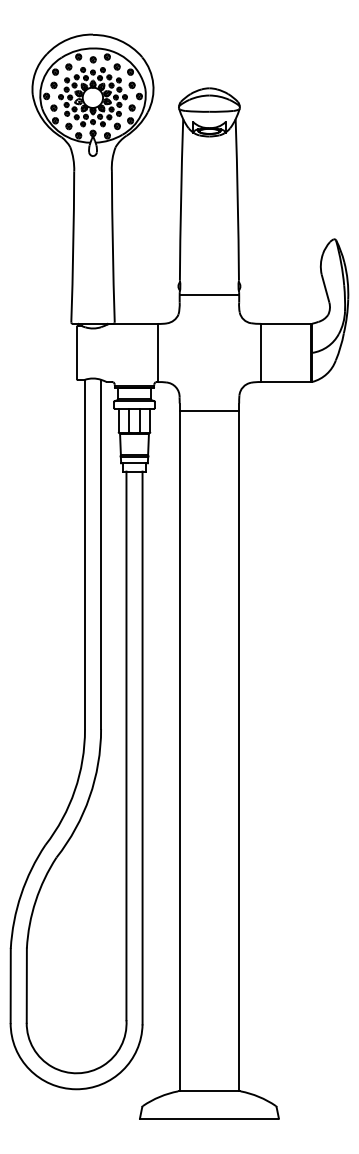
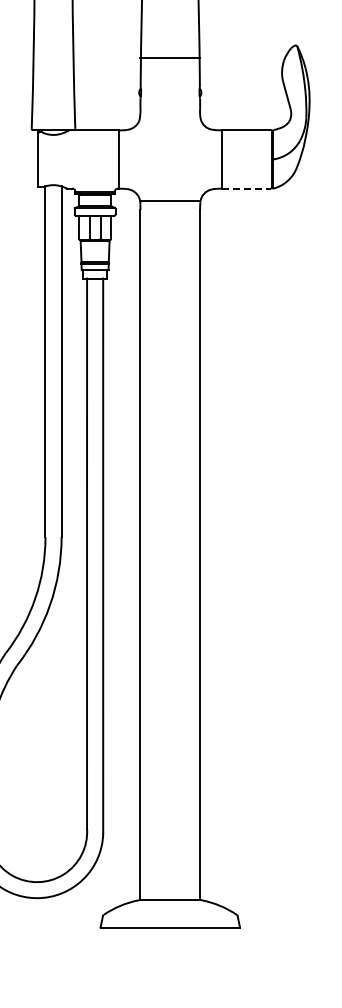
line: (209, 295) -> (170, 58), moved
line: (285, 382) -> (246, 189), solid -> dashed
line: (209, 410) -> (170, 201), moved

